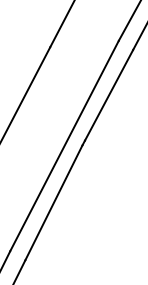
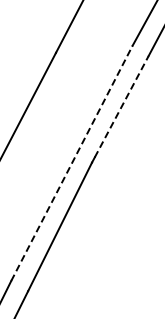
line: (108, 95) -> (121, 106), solid -> dashed
line: (65, 146) -> (72, 163), solid -> dashed

